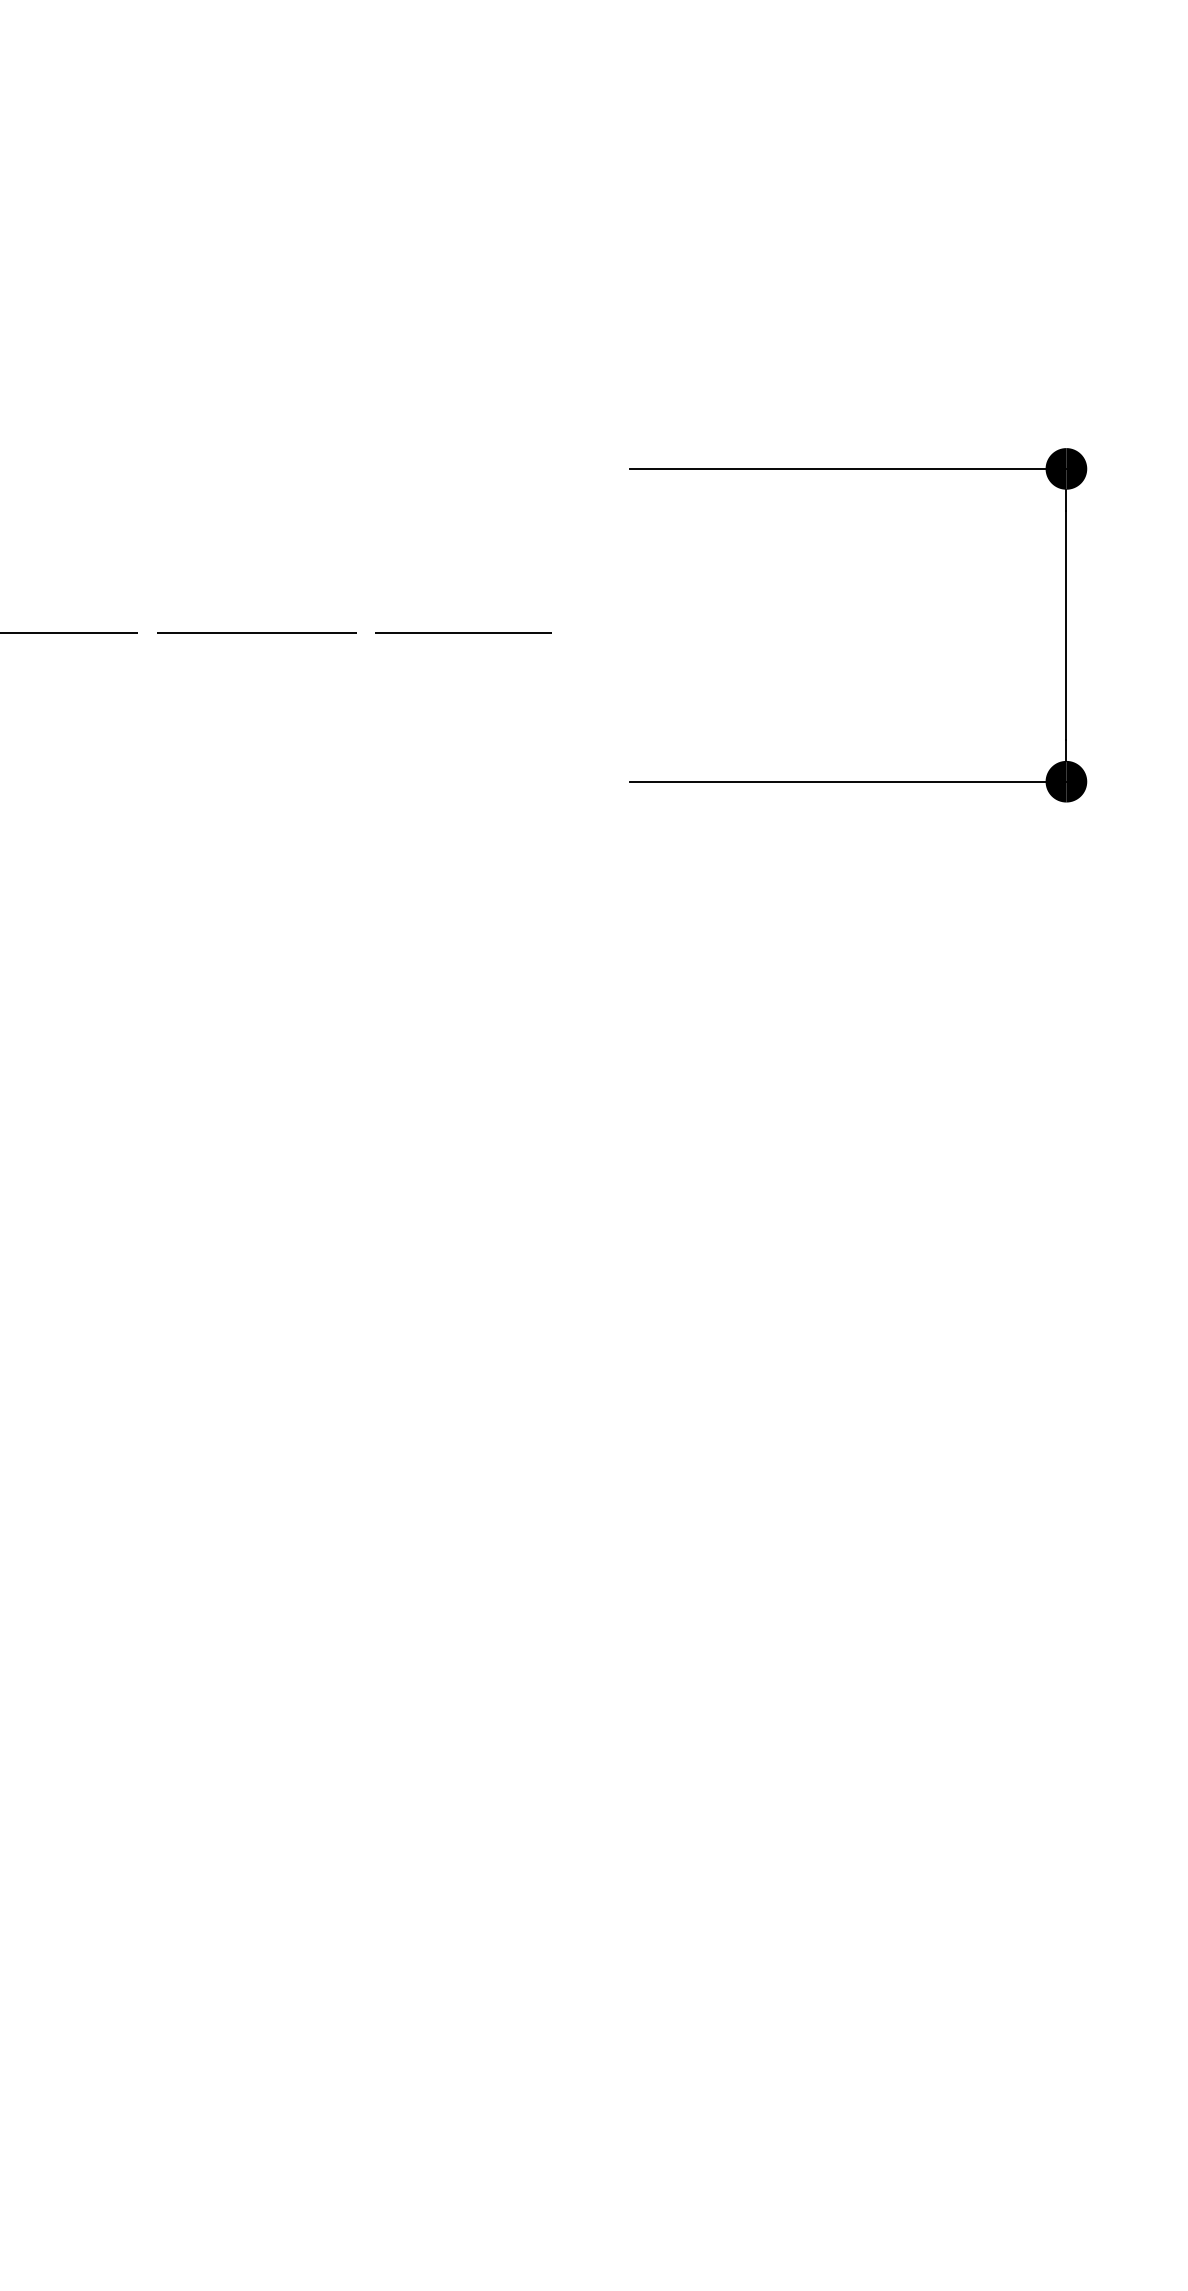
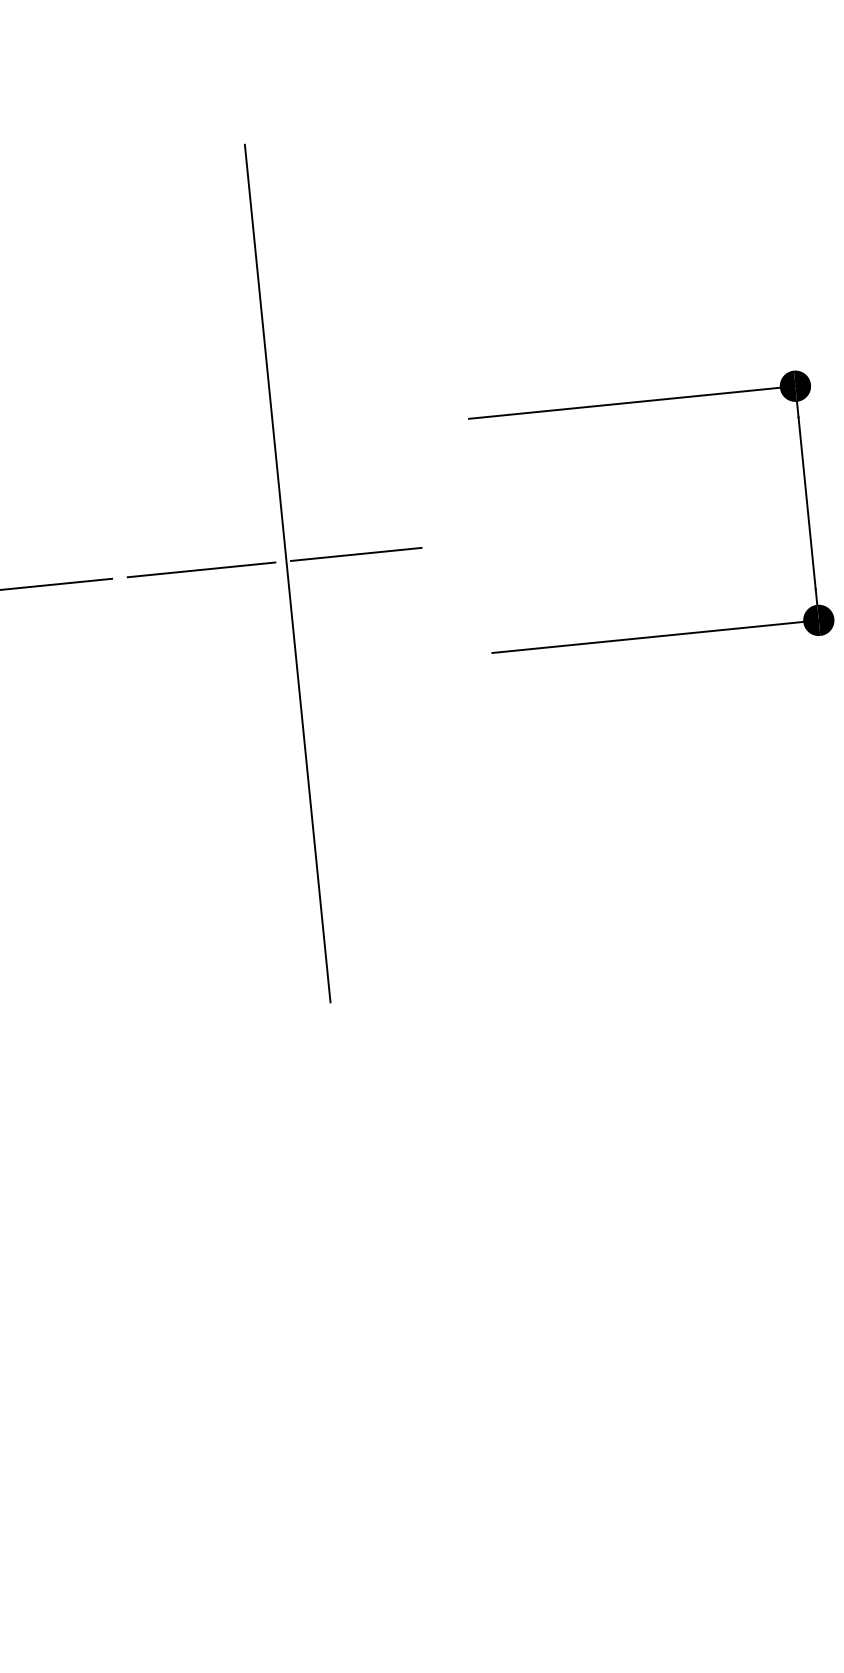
line: (370, 649) -> (287, 573), added

